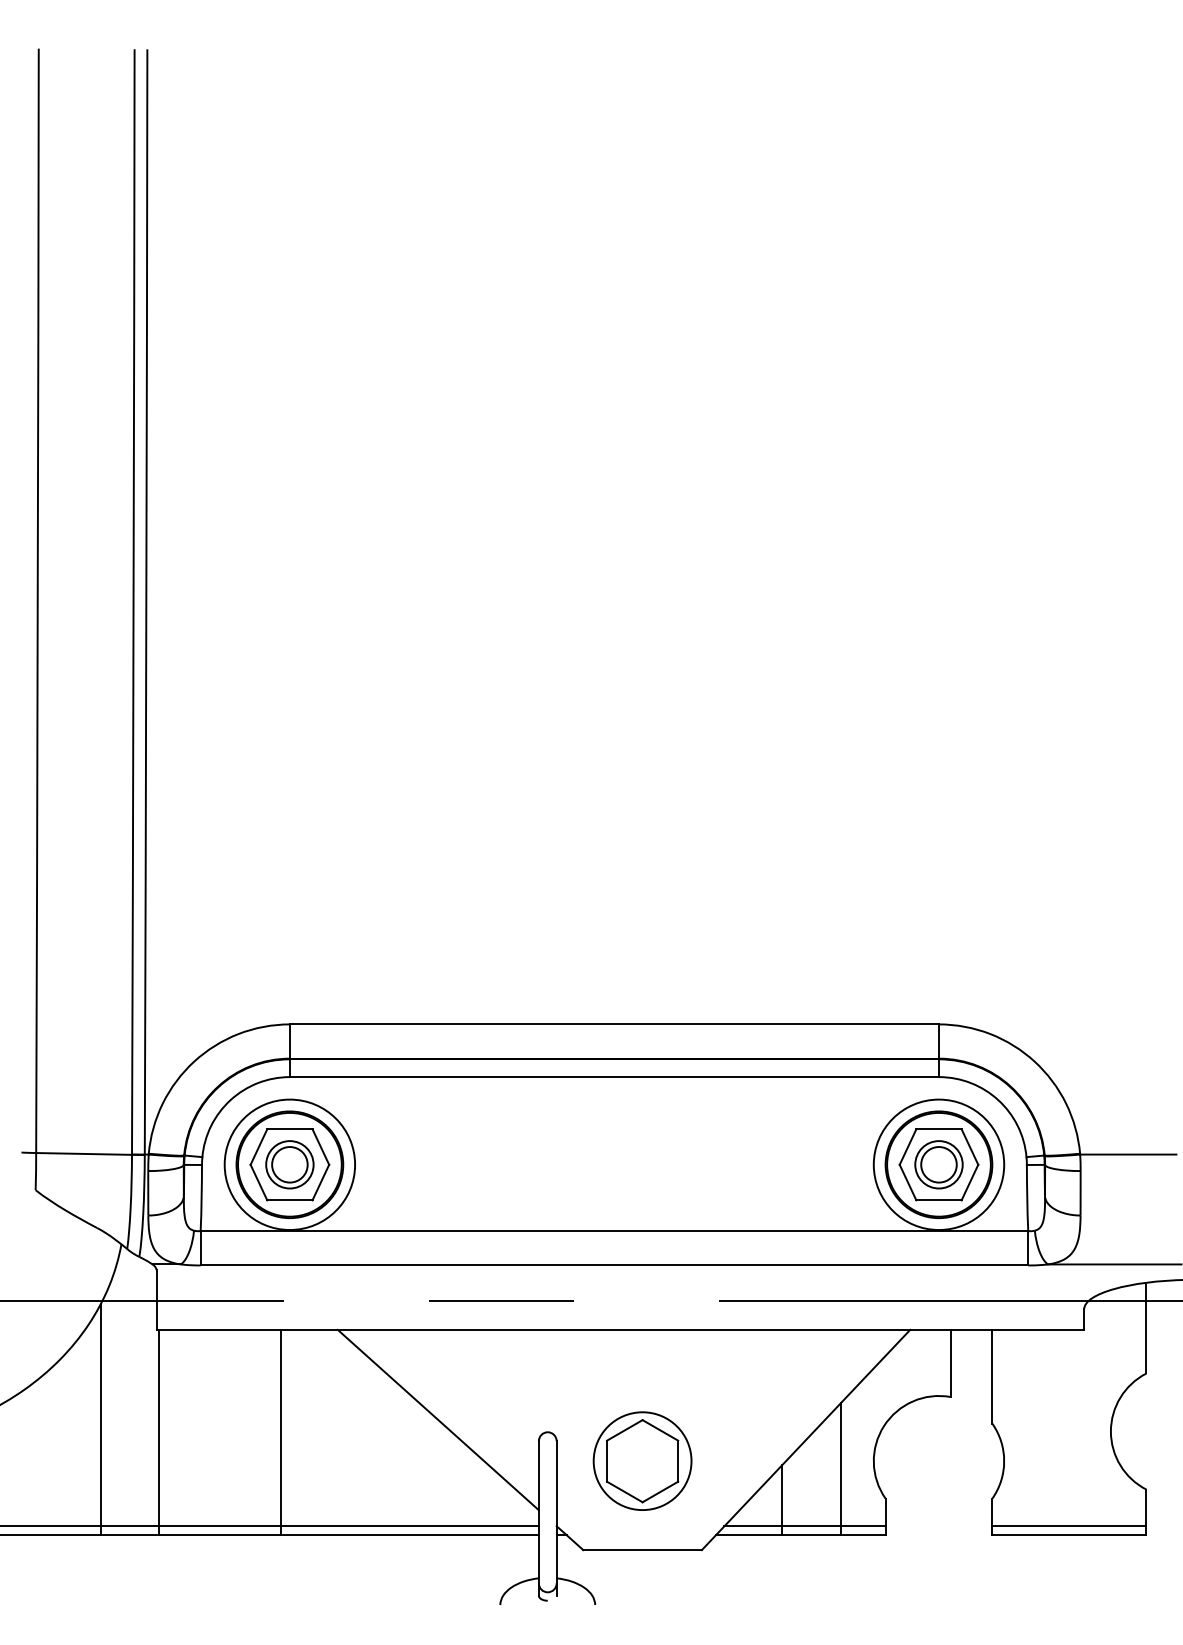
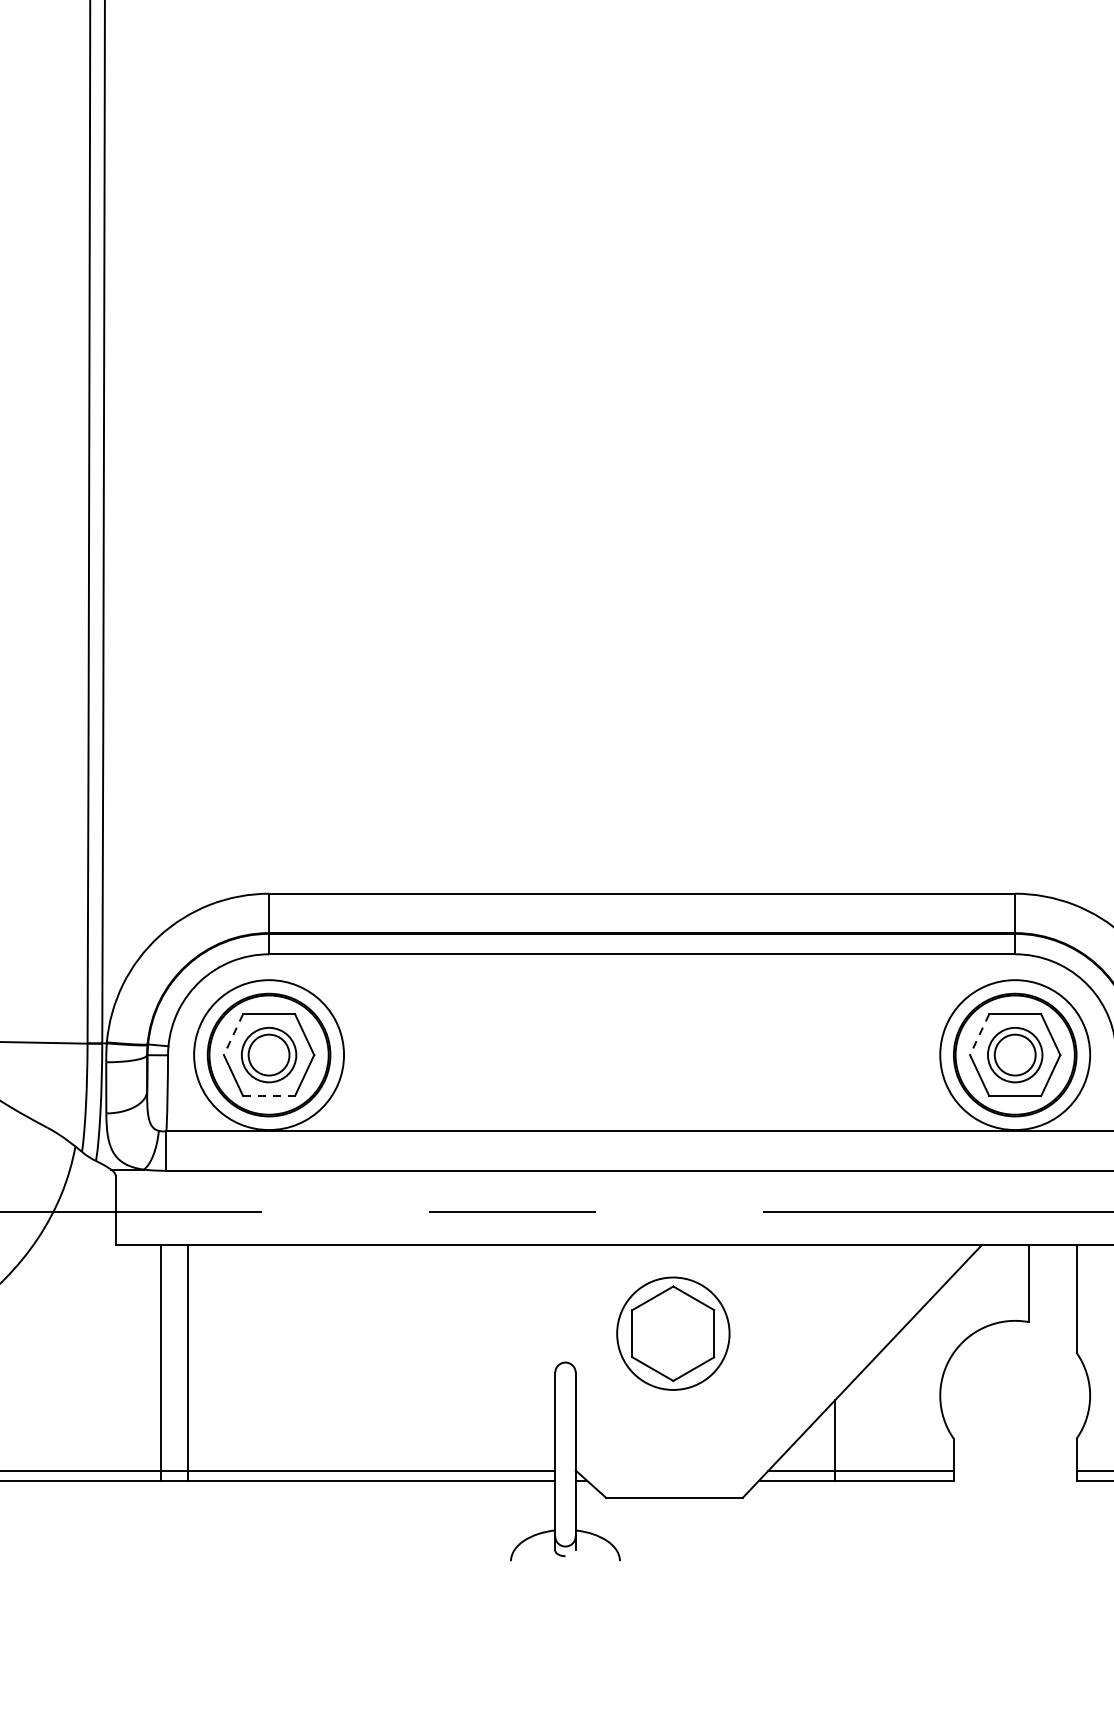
line: (258, 1147) -> (232, 1035), solid -> dashed
line: (908, 1147) -> (980, 1035), solid -> dashed
line: (289, 1200) -> (268, 1096), solid -> dashed
line: (100, 1419) -> (51, 1347), removed
line: (437, 1419) -> (438, 1347), removed
line: (159, 1432) -> (161, 1362), moved
line: (280, 1432) -> (188, 1362), moved
part: (642, 1460) -> (673, 1332), moved
line: (840, 1469) -> (901, 1405), removed

